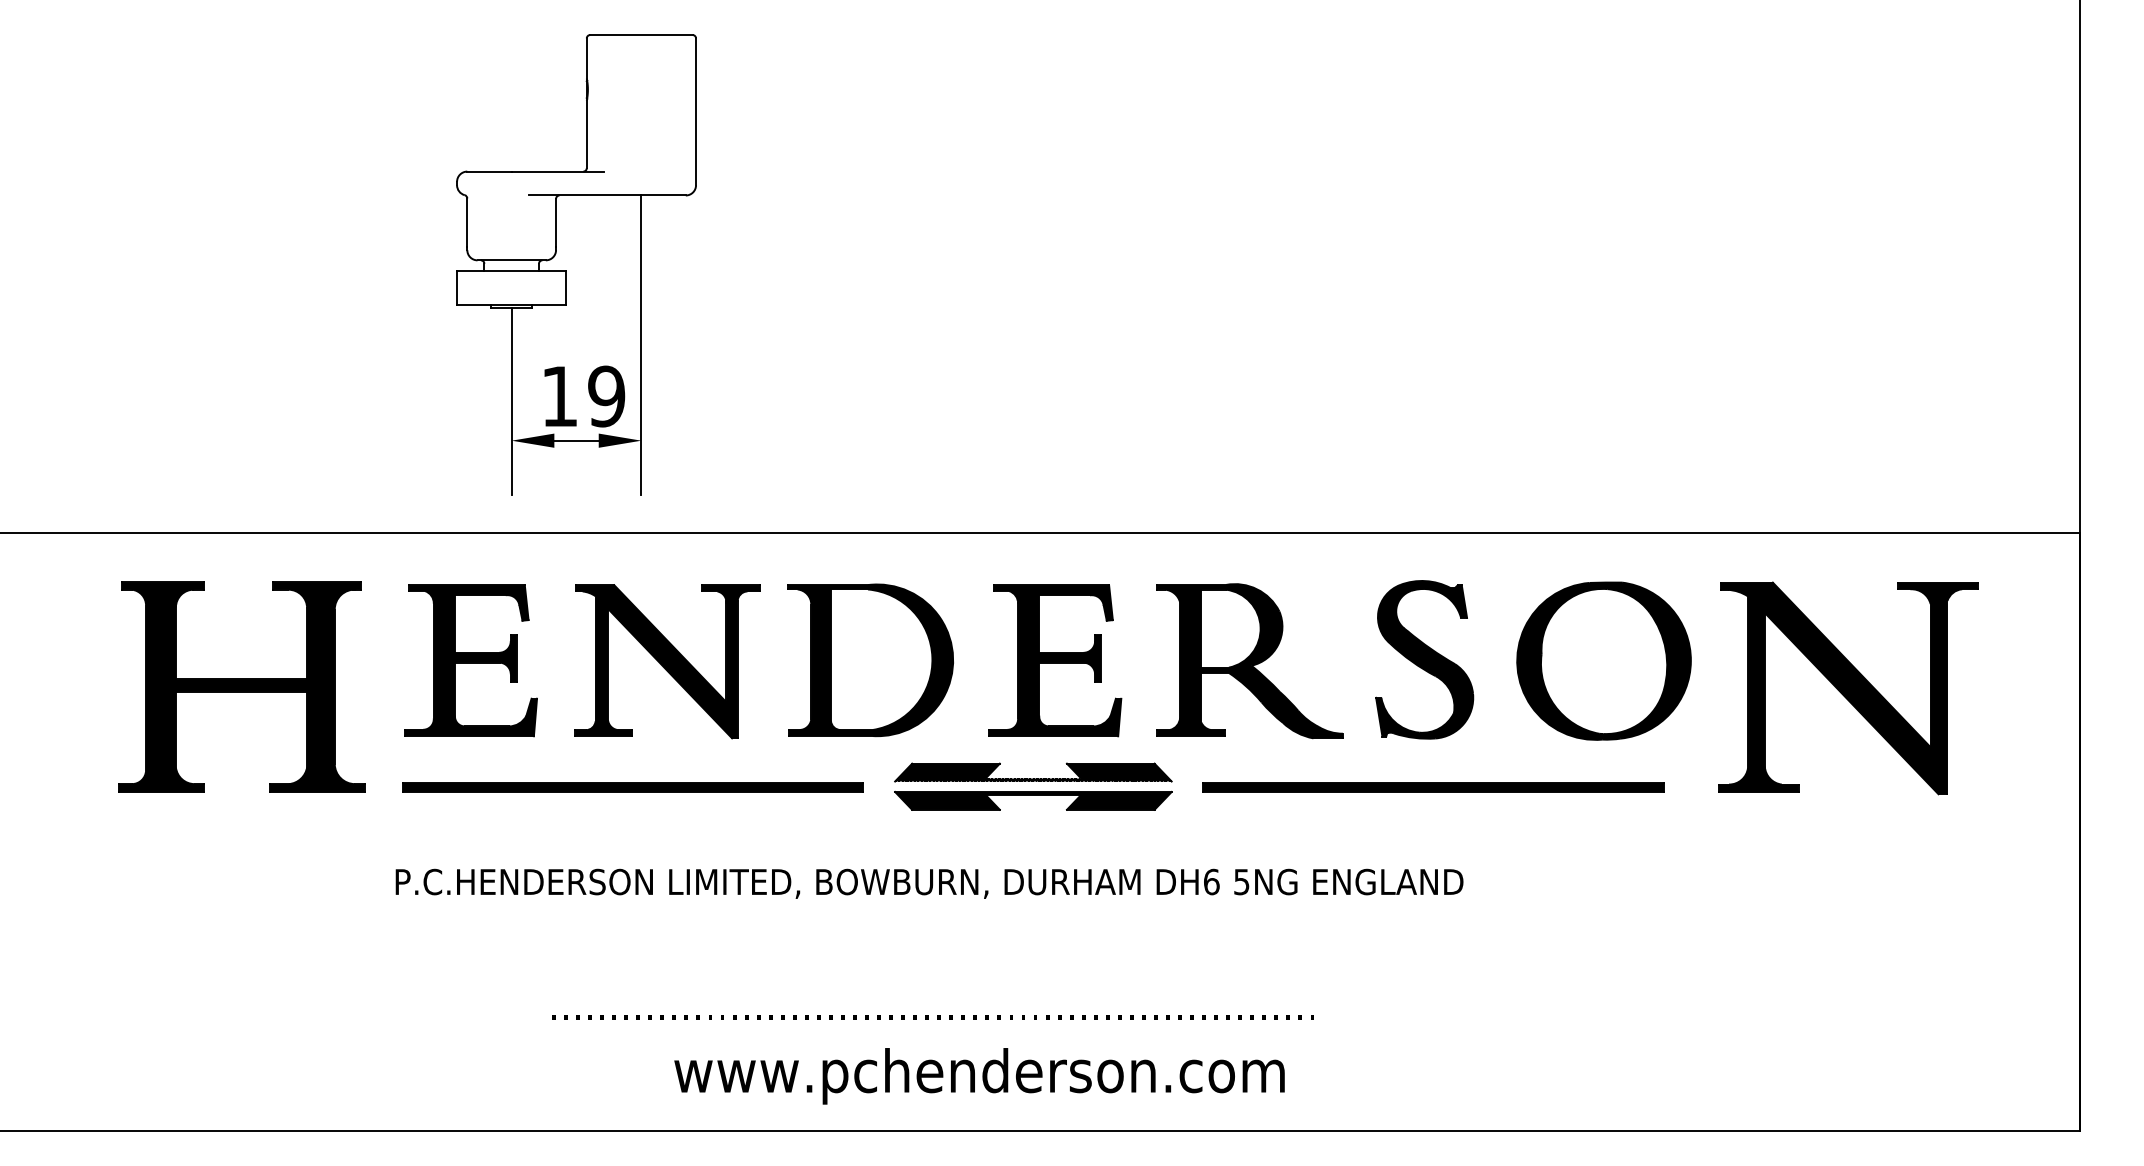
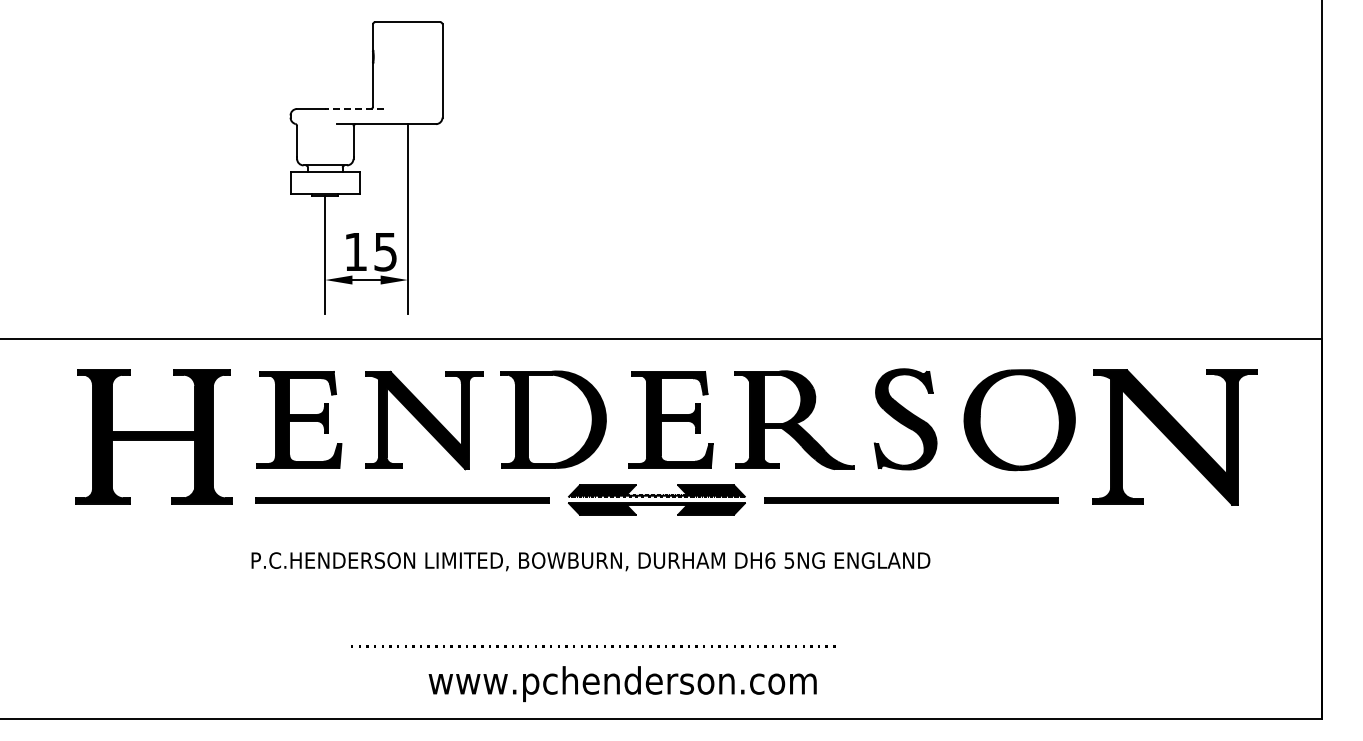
line: (557, 170) -> (354, 108), solid -> dashed
text: (606, 395) -> (385, 251), 19 -> 15

